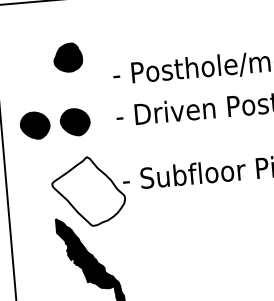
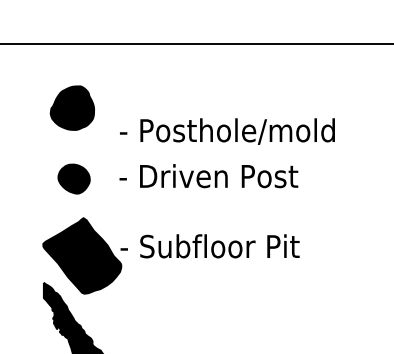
part: (67, 57) -> (71, 107), size x1.43
part: (34, 125) -> (29, 178), removed
fill: (88, 191) -> (82, 255), added

